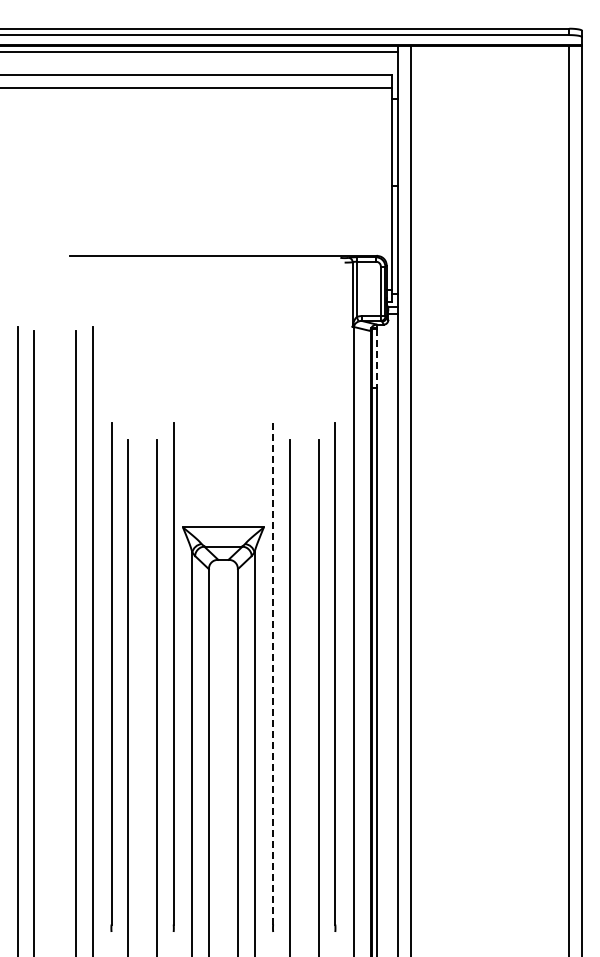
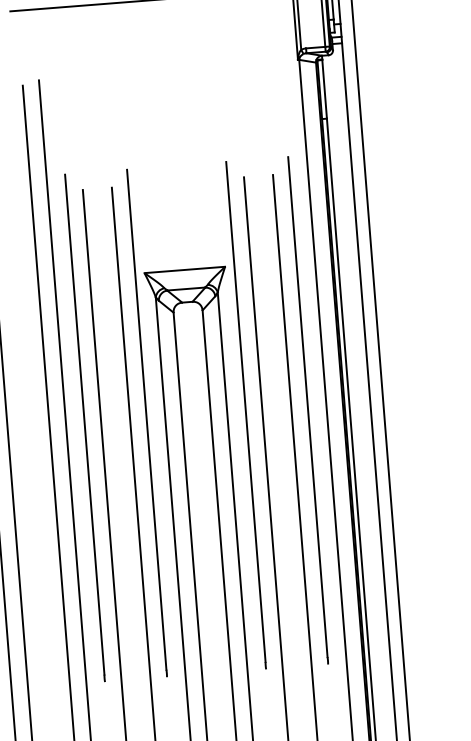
line: (376, 358) -> (324, 89), dashed -> solid
line: (273, 673) -> (246, 411), dashed -> solid

